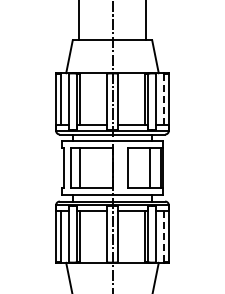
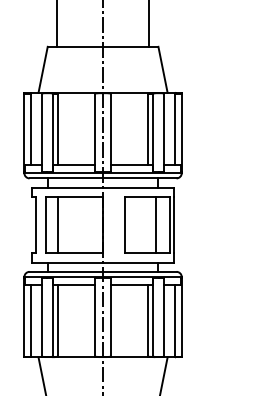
line: (164, 99) -> (175, 129), dashed -> solid
line: (164, 236) -> (175, 320), dashed -> solid

